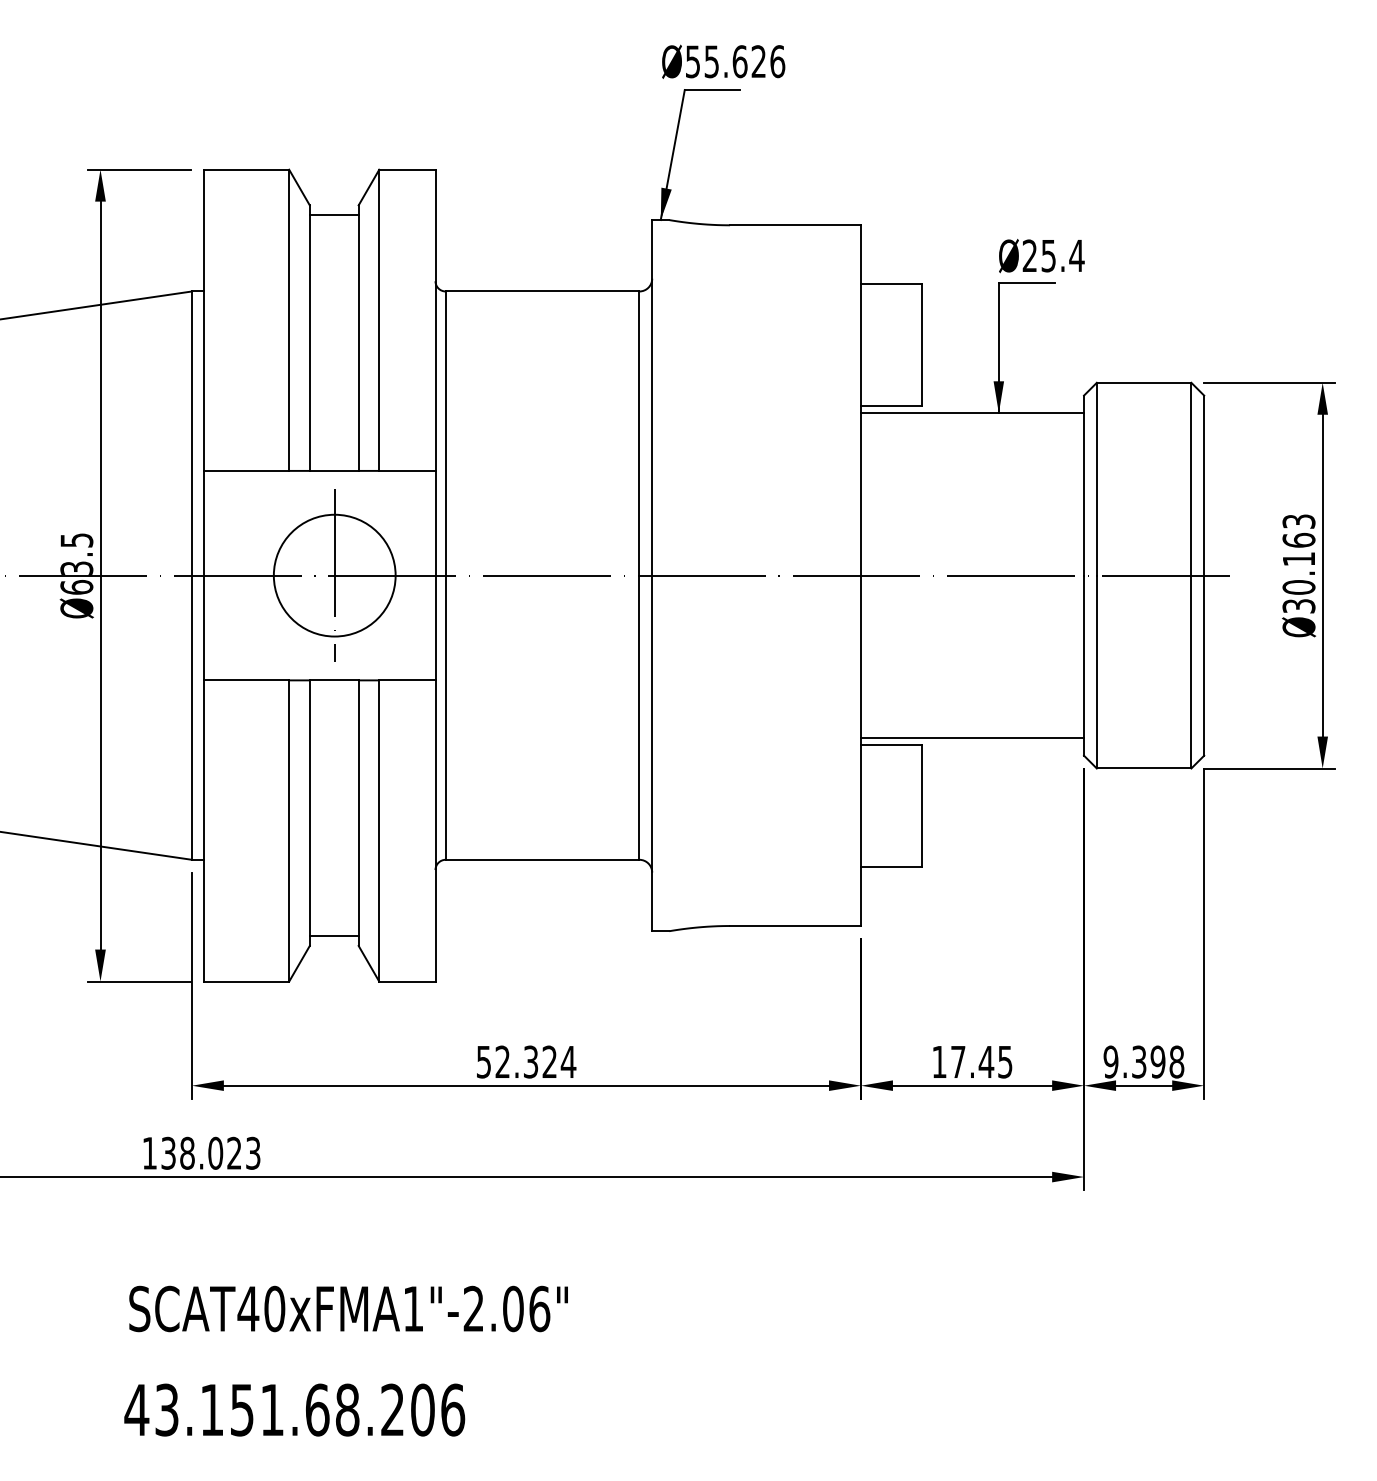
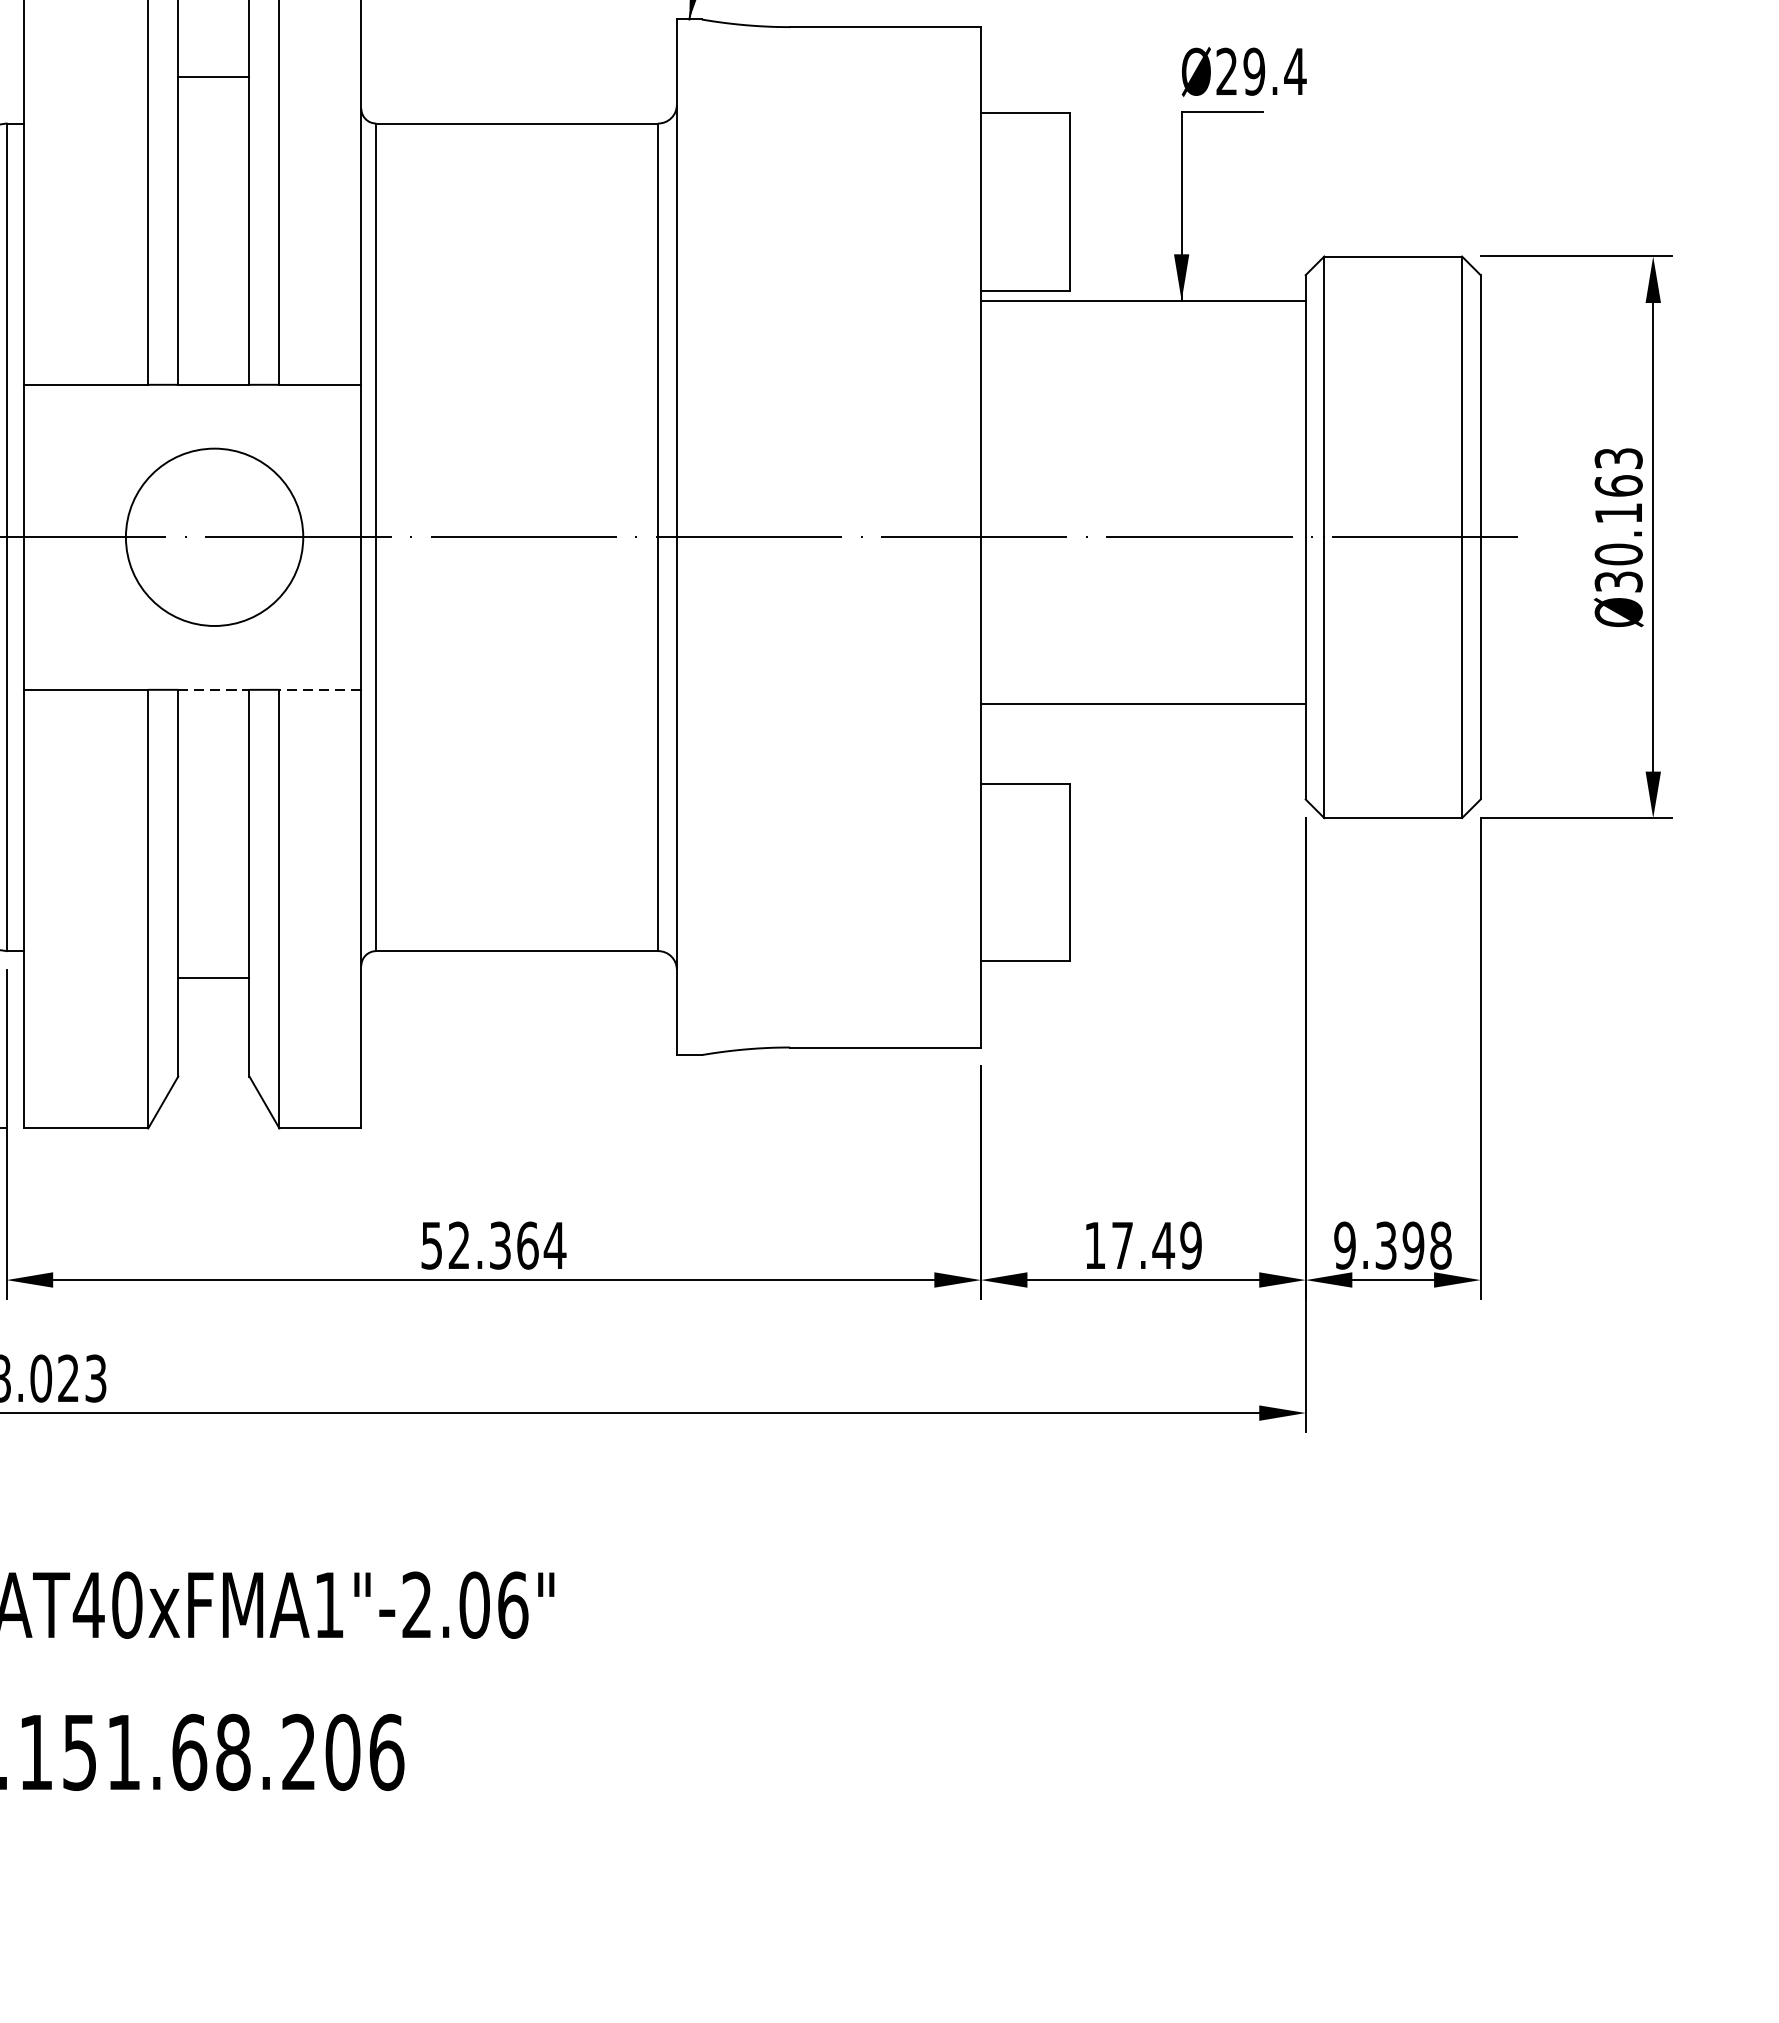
line: (333, 215) -> (212, 76), moved
text: (1048, 255) -> (1253, 71), Ø25.4 -> Ø29.4
line: (334, 575) -> (214, 537), removed
line: (334, 680) -> (214, 690), solid -> dashed
line: (406, 680) -> (319, 690), solid -> dashed
line: (972, 738) -> (1143, 704), moved
line: (333, 935) -> (212, 976), moved
text: (549, 1061) -> (527, 1244), 52.324 -> 52.364
text: (1004, 1061) -> (1189, 1244), 17.45 -> 17.49

